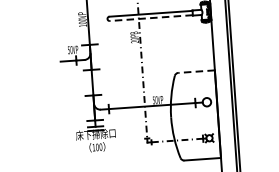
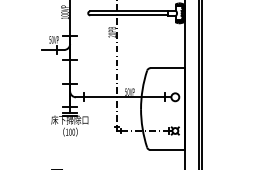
line: (151, 18) -> (129, 15), dashed -> solid
line: (196, 72) -> (167, 68), dashed -> solid

